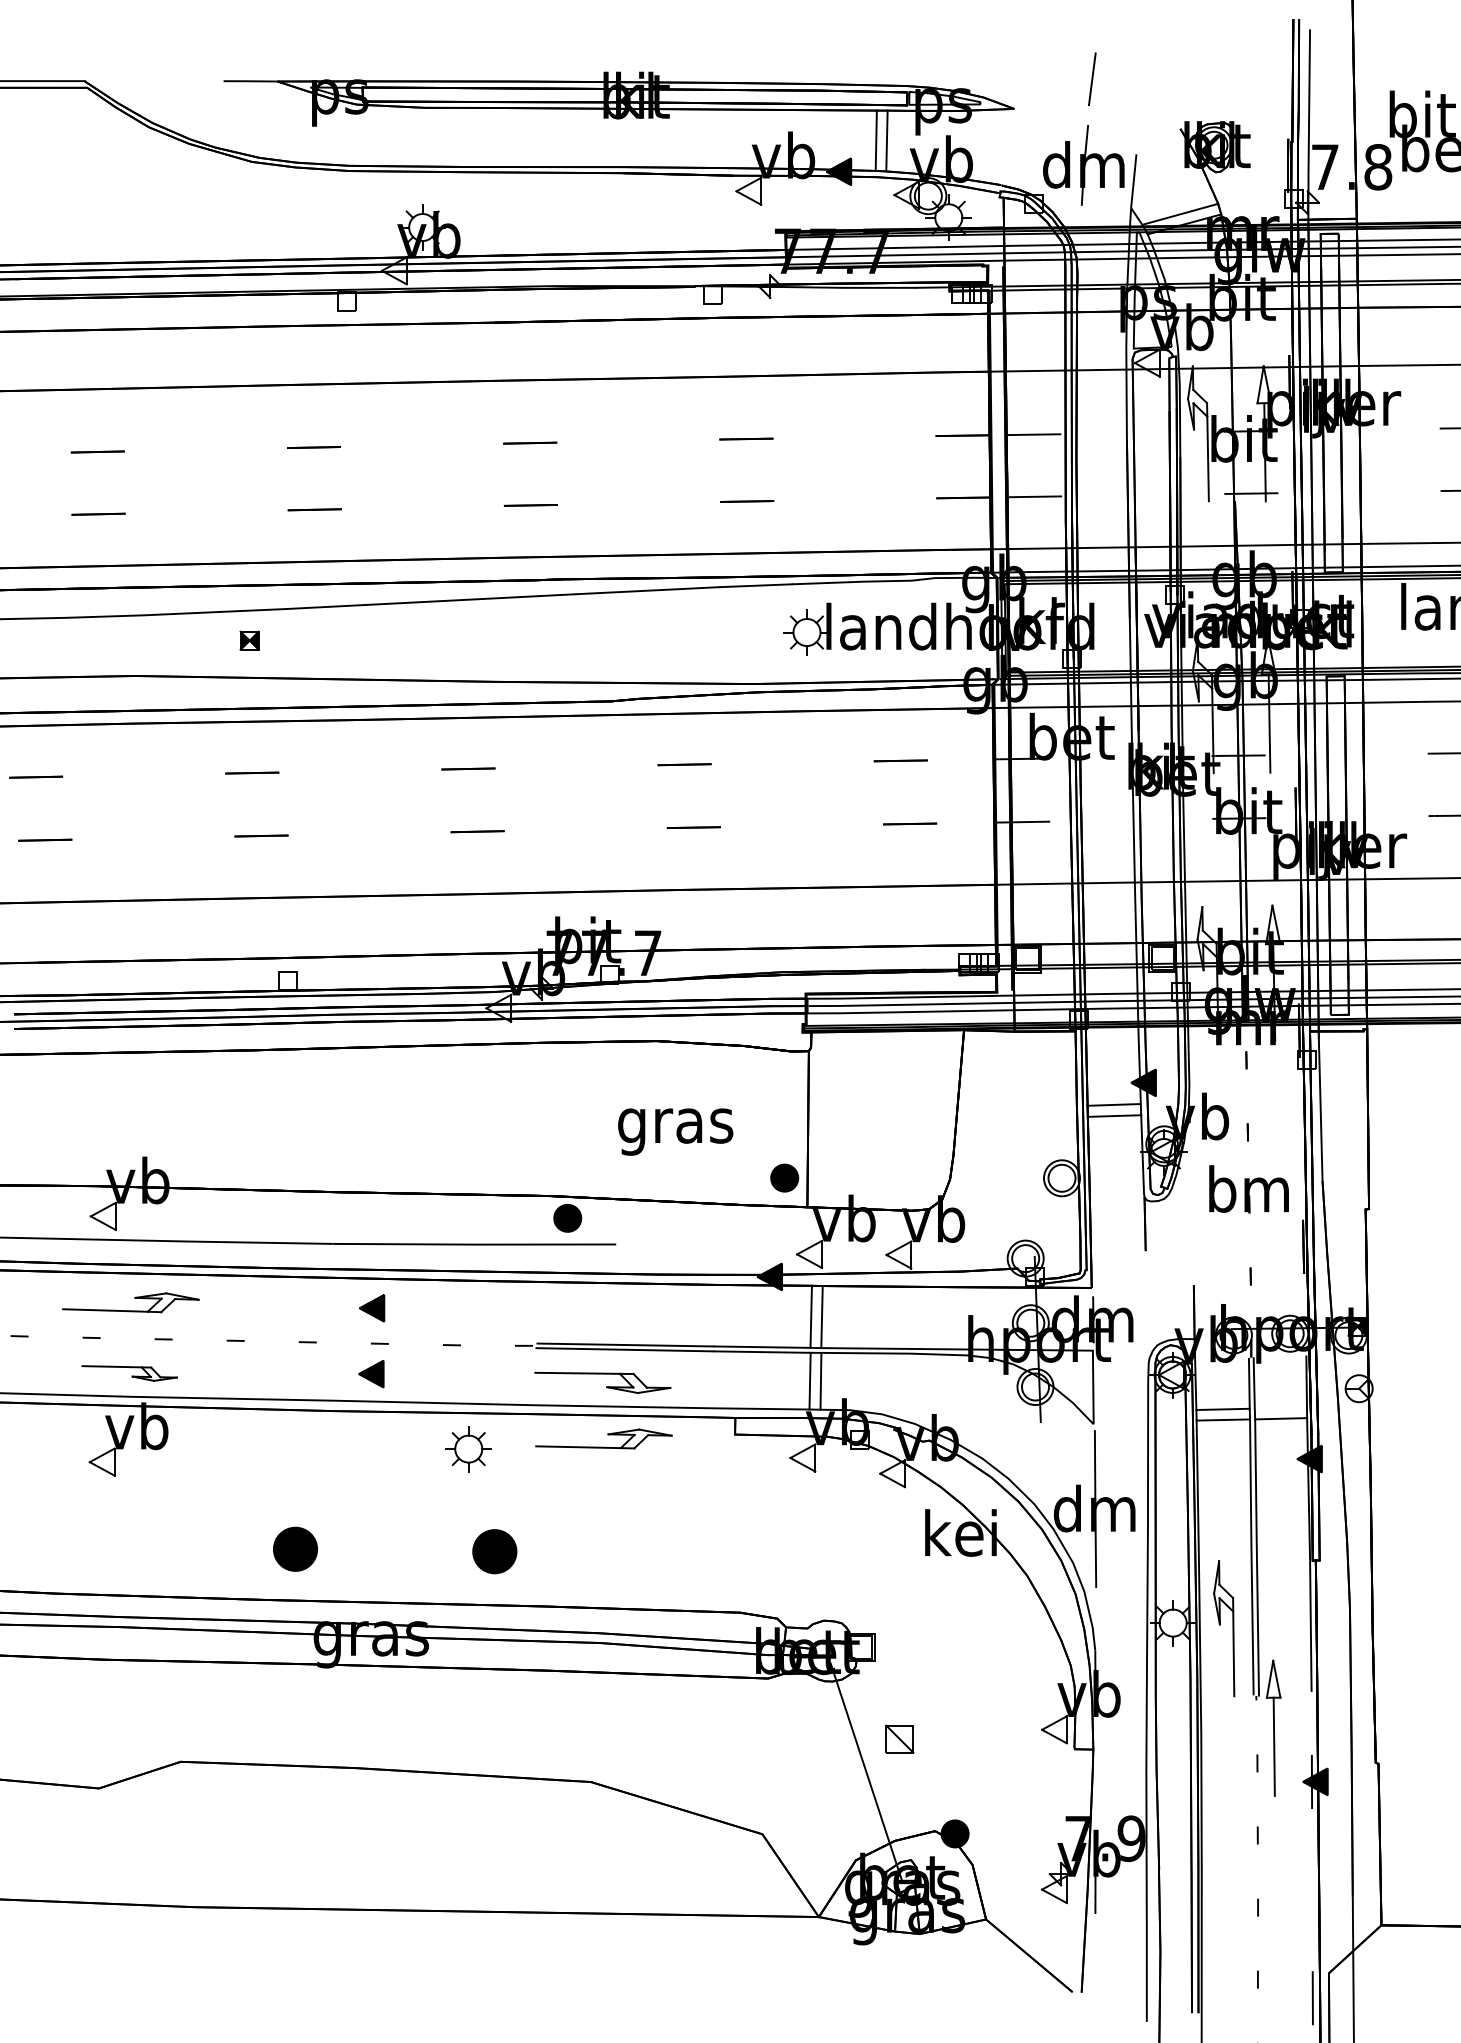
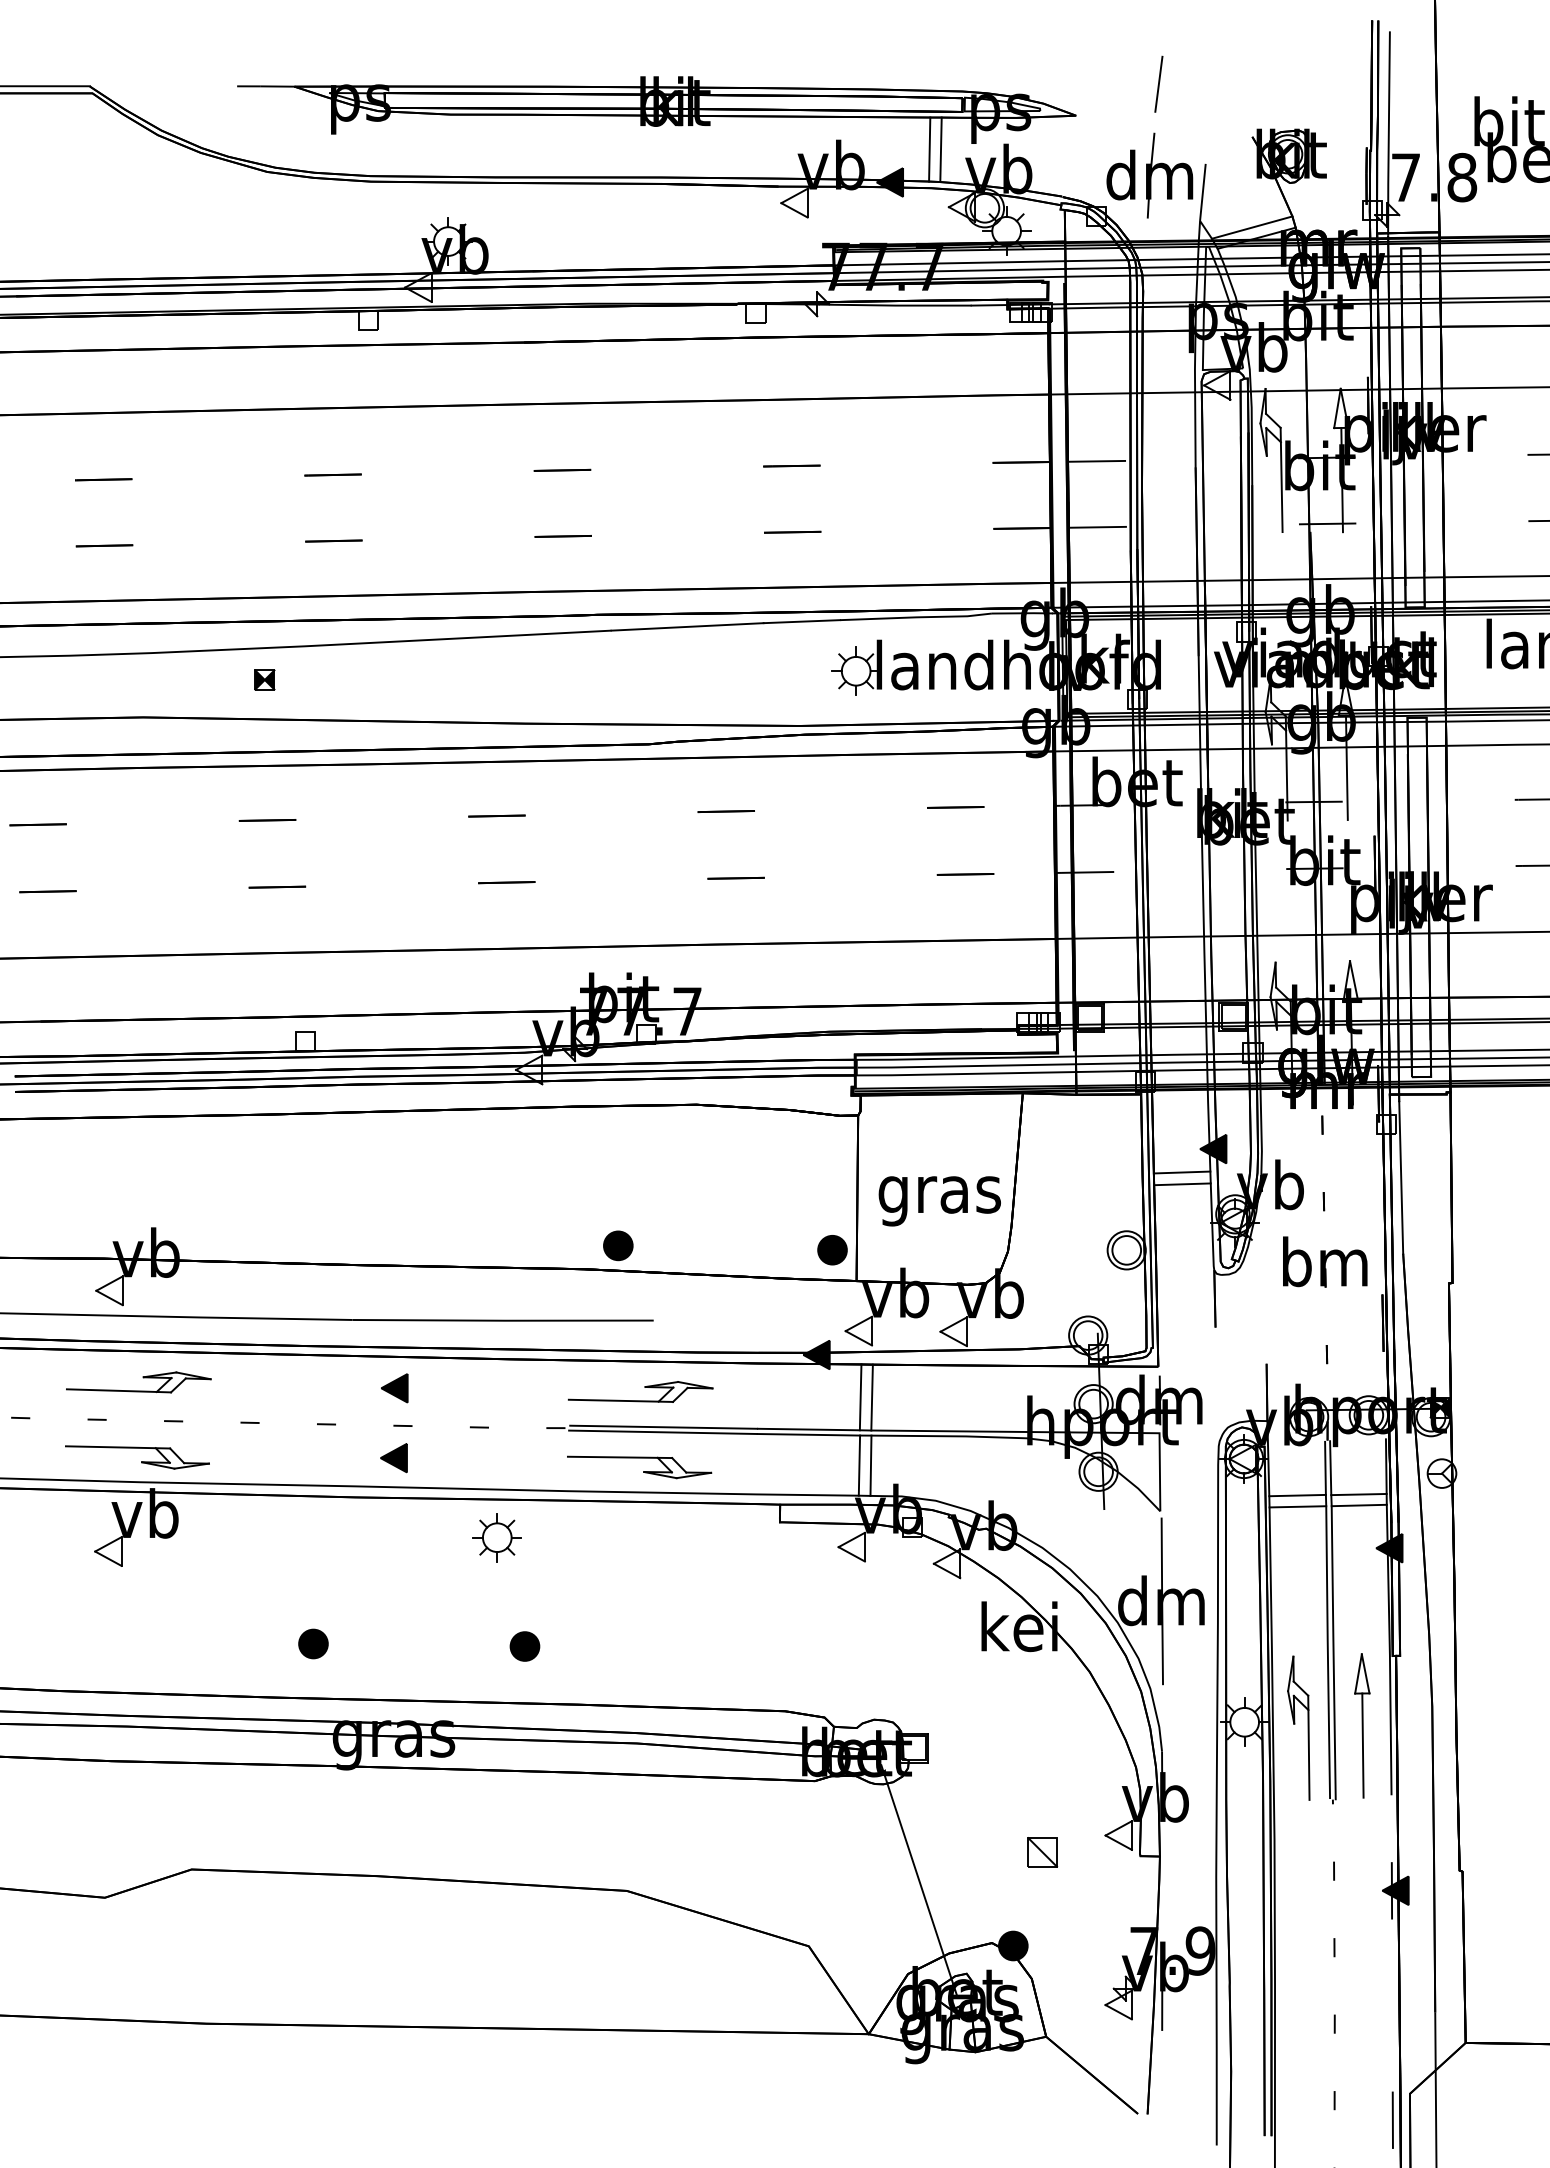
text: (675, 1132) -> (939, 1201), moved
part: (567, 1218) -> (618, 1245), moved
part: (129, 1373) -> (137, 1457), size x1.43
line: (1280, 1408) -> (1358, 1494), added
part: (603, 1438) -> (640, 1391), moved
part: (295, 1548) -> (313, 1643), size x0.62
part: (494, 1551) -> (524, 1646), size x0.62
part: (1273, 1727) -> (1362, 1725), moved
part: (899, 1739) -> (1042, 1852), moved

